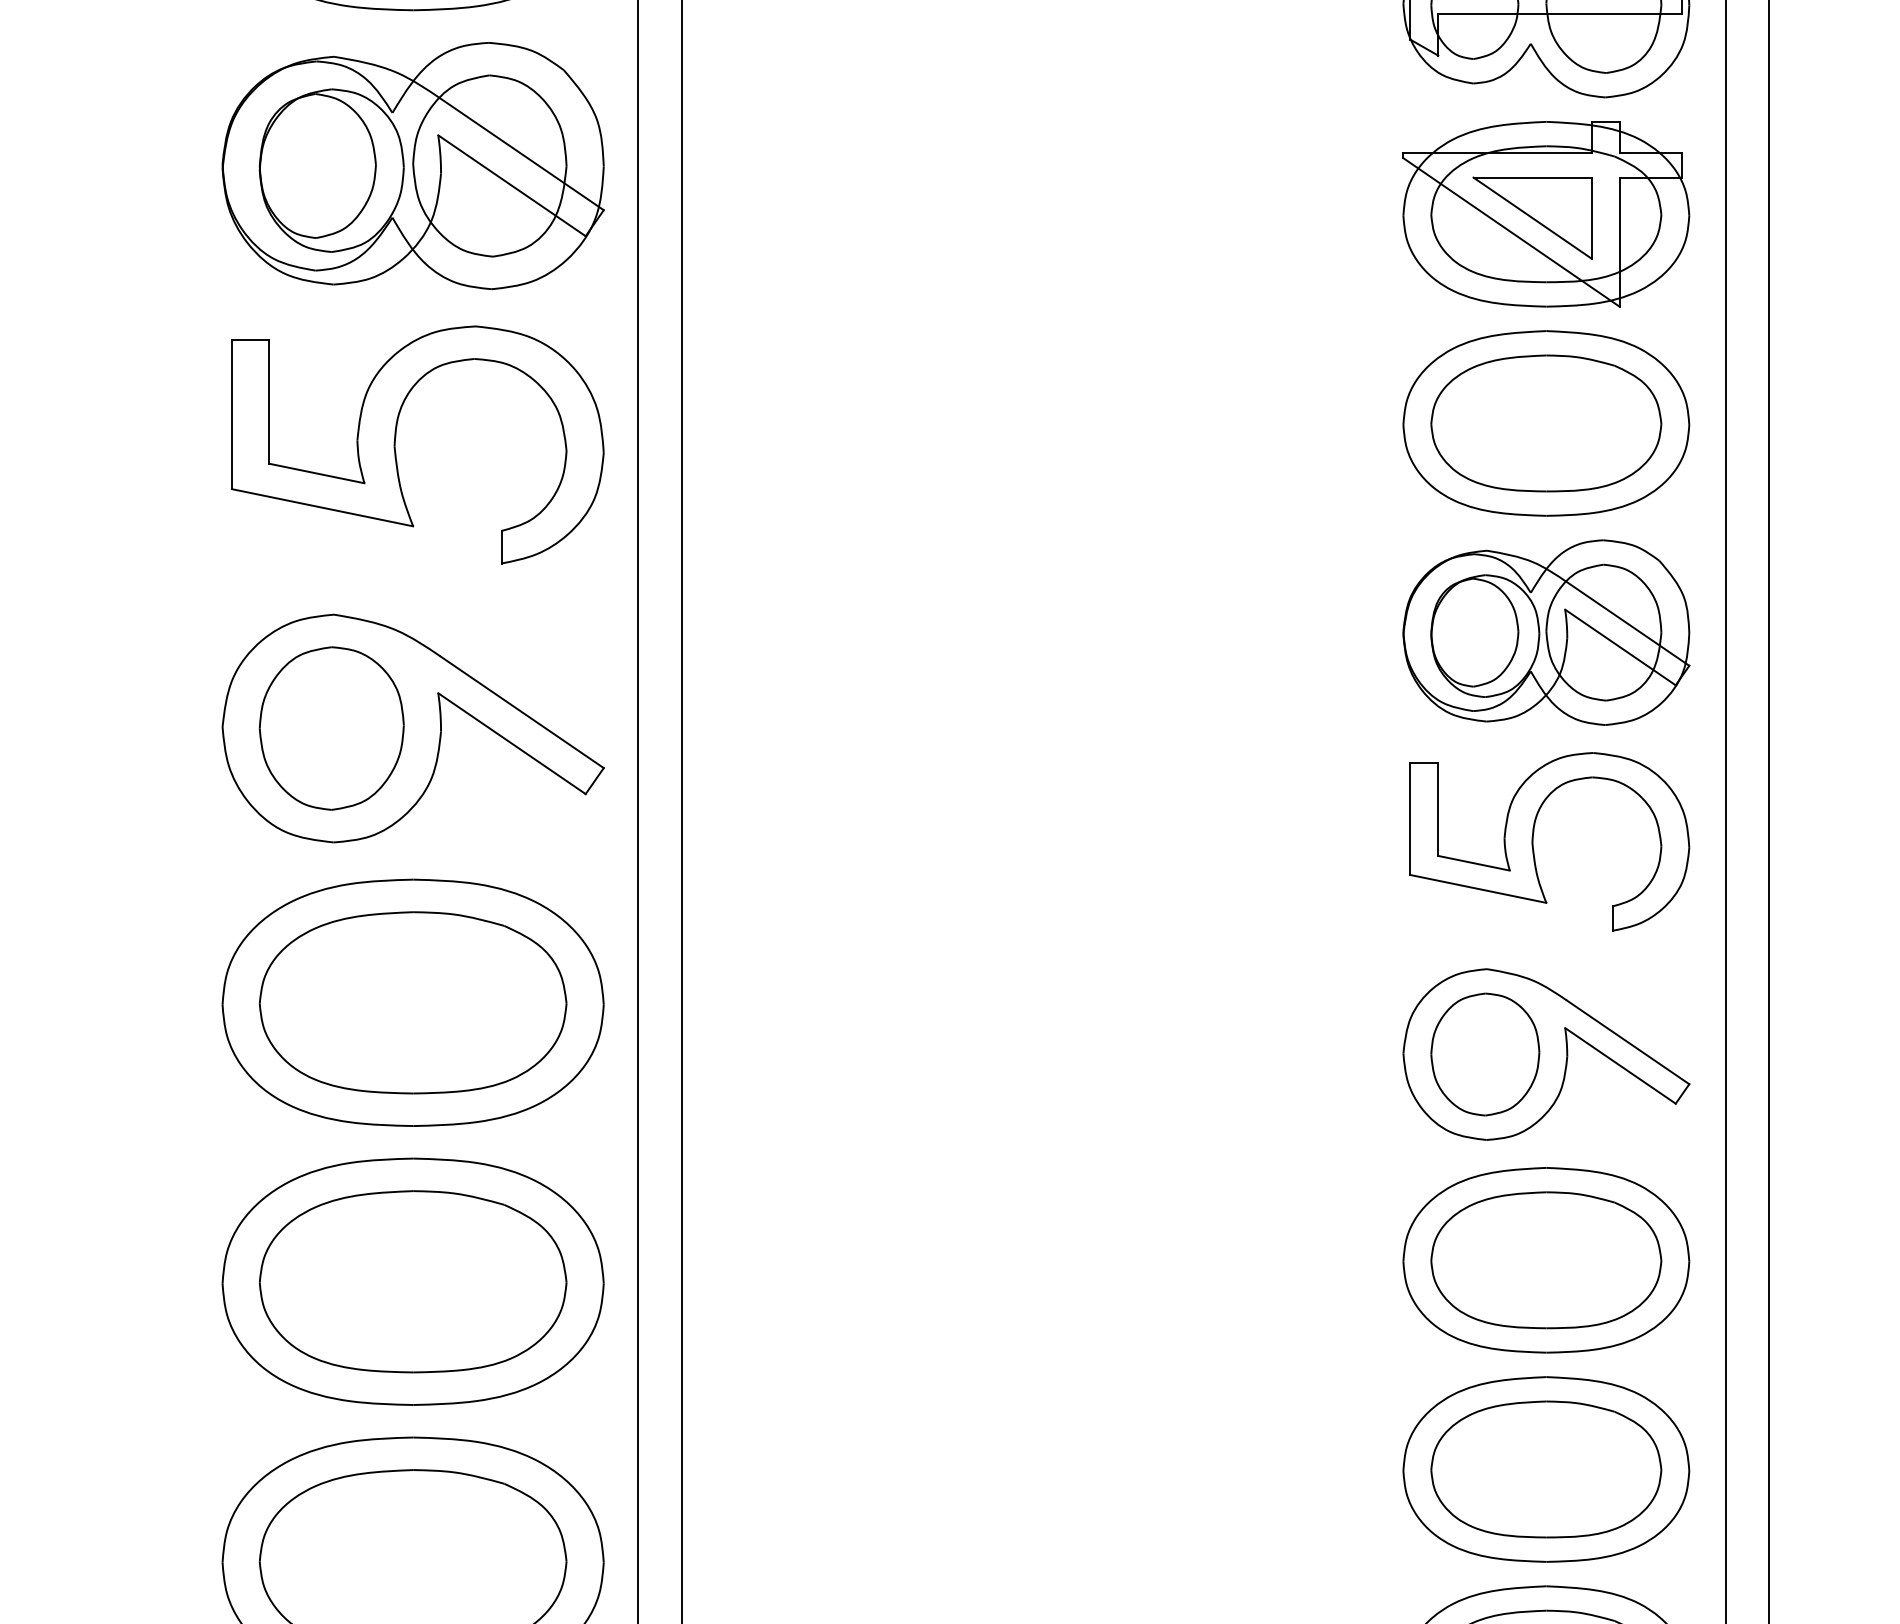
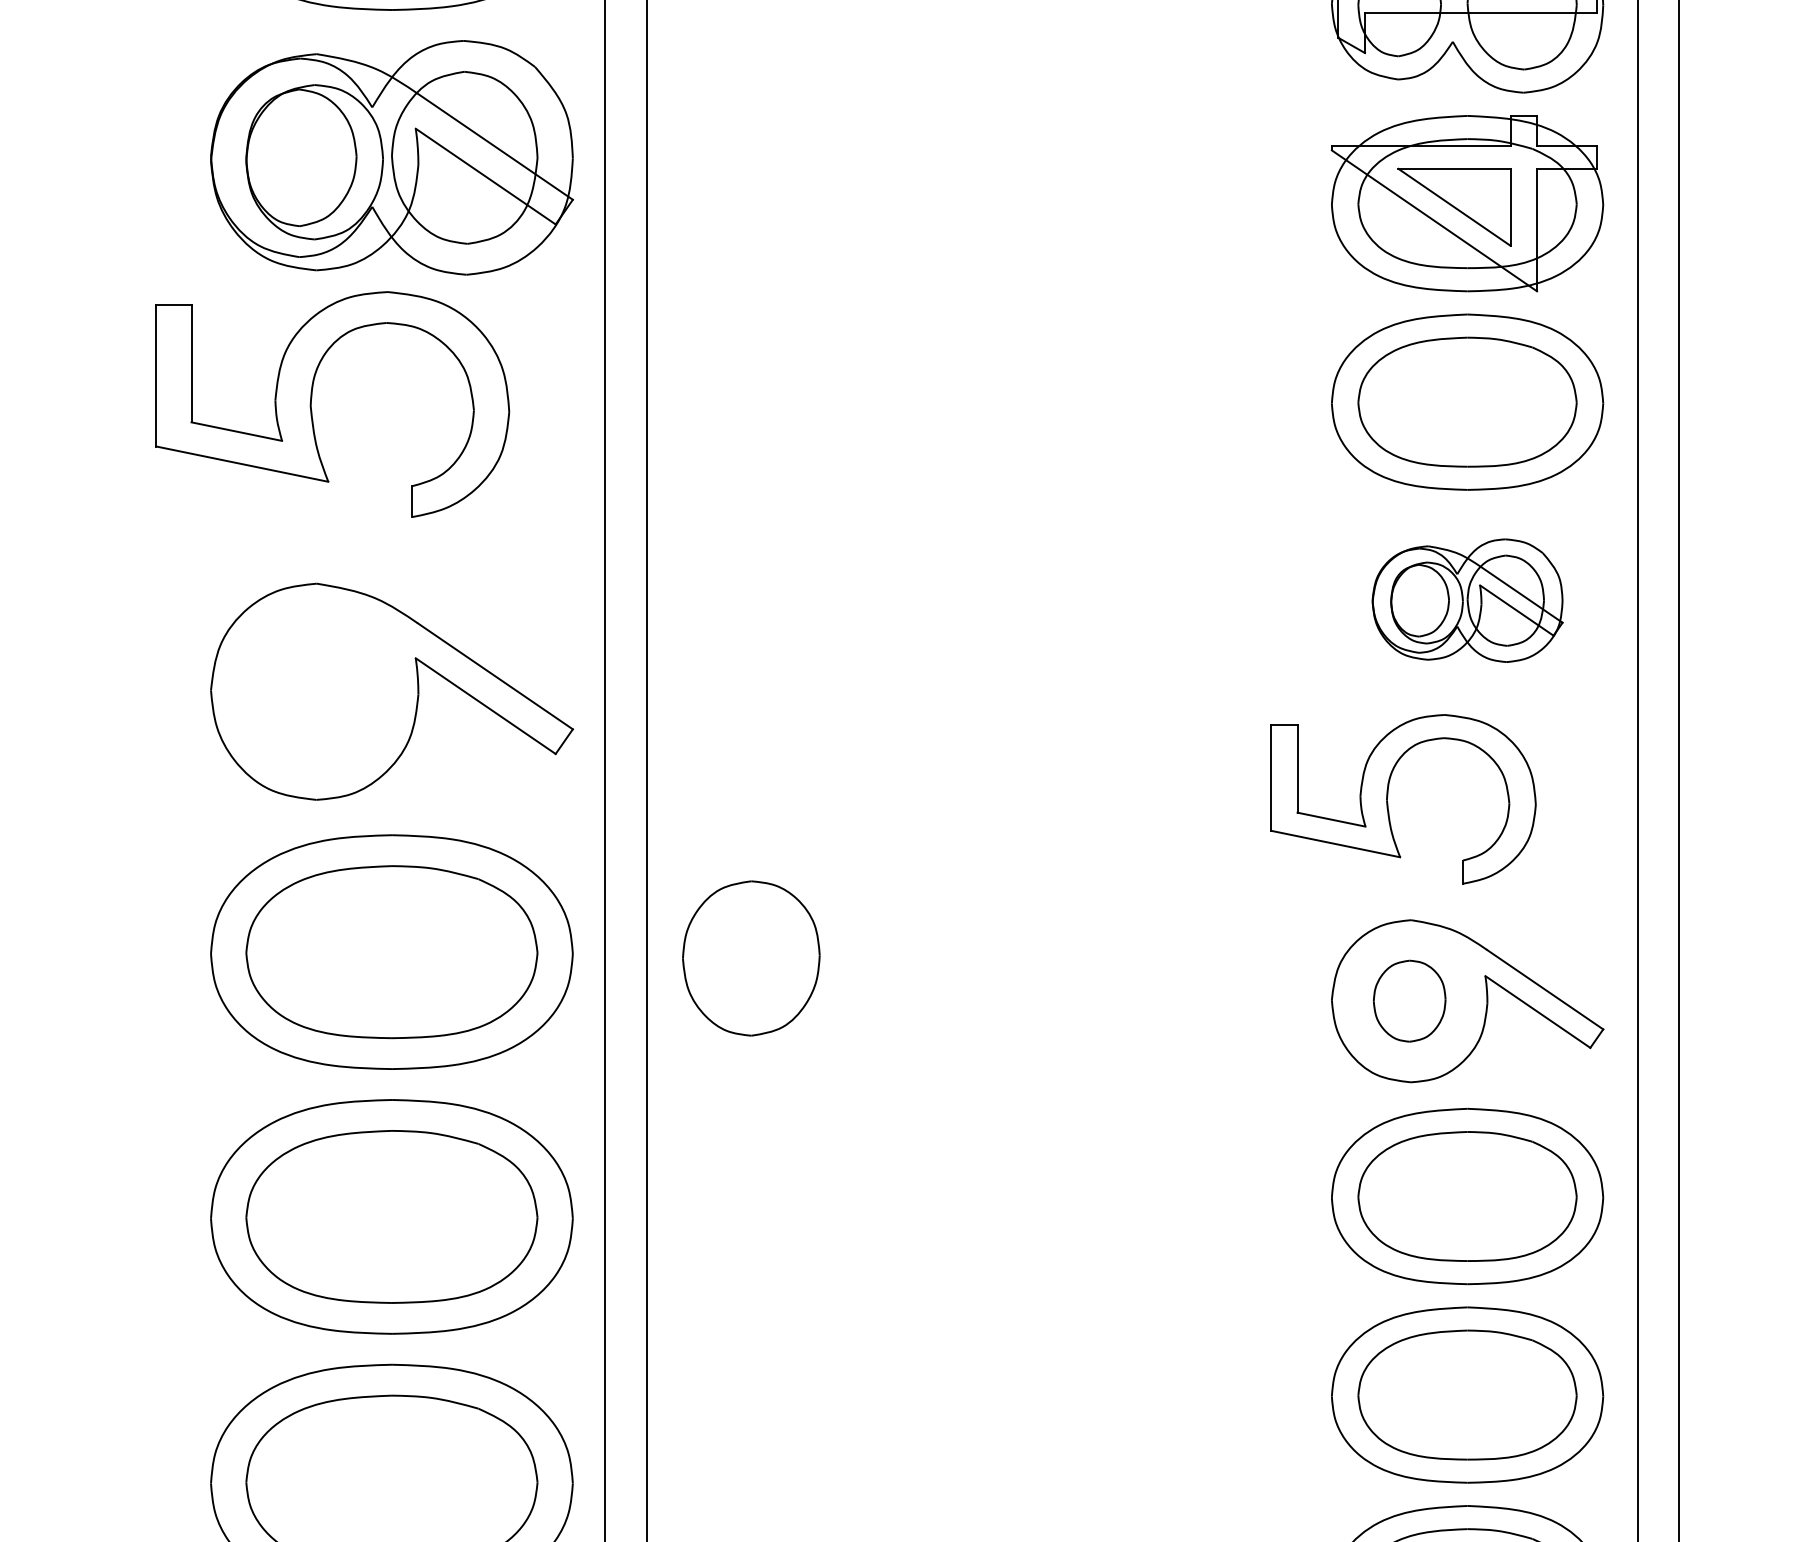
part: (395, 444) -> (311, 404), moved
part: (1546, 632) -> (1467, 600), size x0.7
part: (331, 728) -> (751, 958), moved
part: (1533, 841) -> (1387, 799), moved
part: (1485, 1054) -> (1409, 1001), size x0.7

